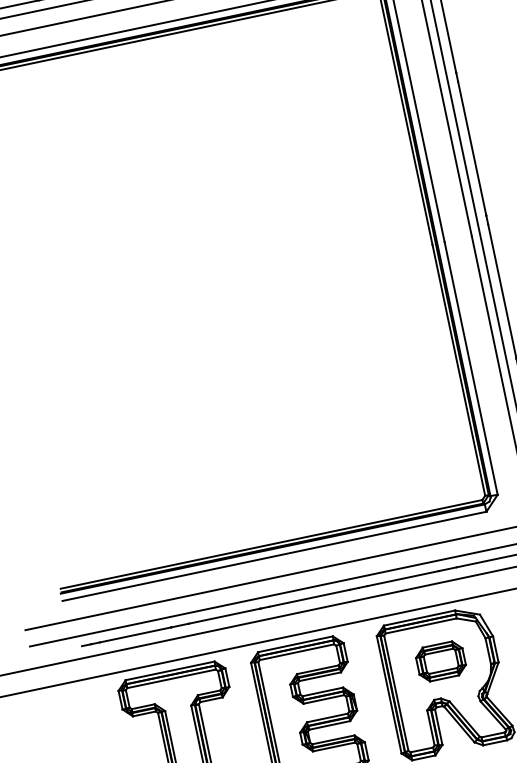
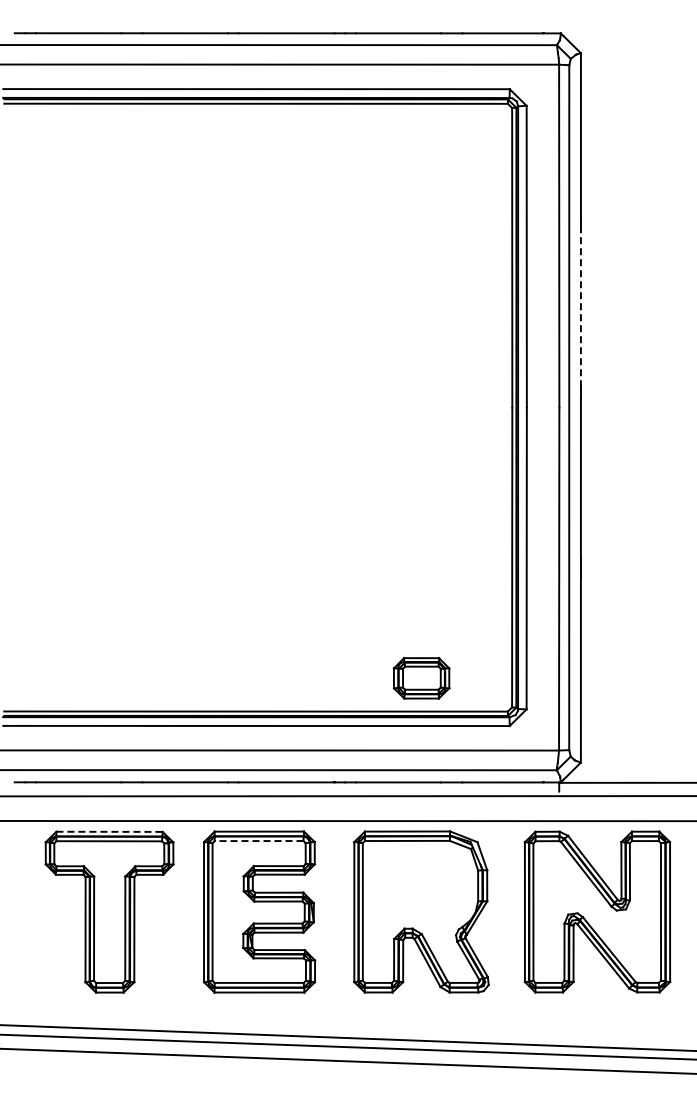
line: (471, 148) -> (580, 307), solid -> dashed
line: (296, 652) -> (258, 841), solid -> dashed
part: (440, 661) -> (421, 678), moved
line: (170, 670) -> (110, 831), solid -> dashed

